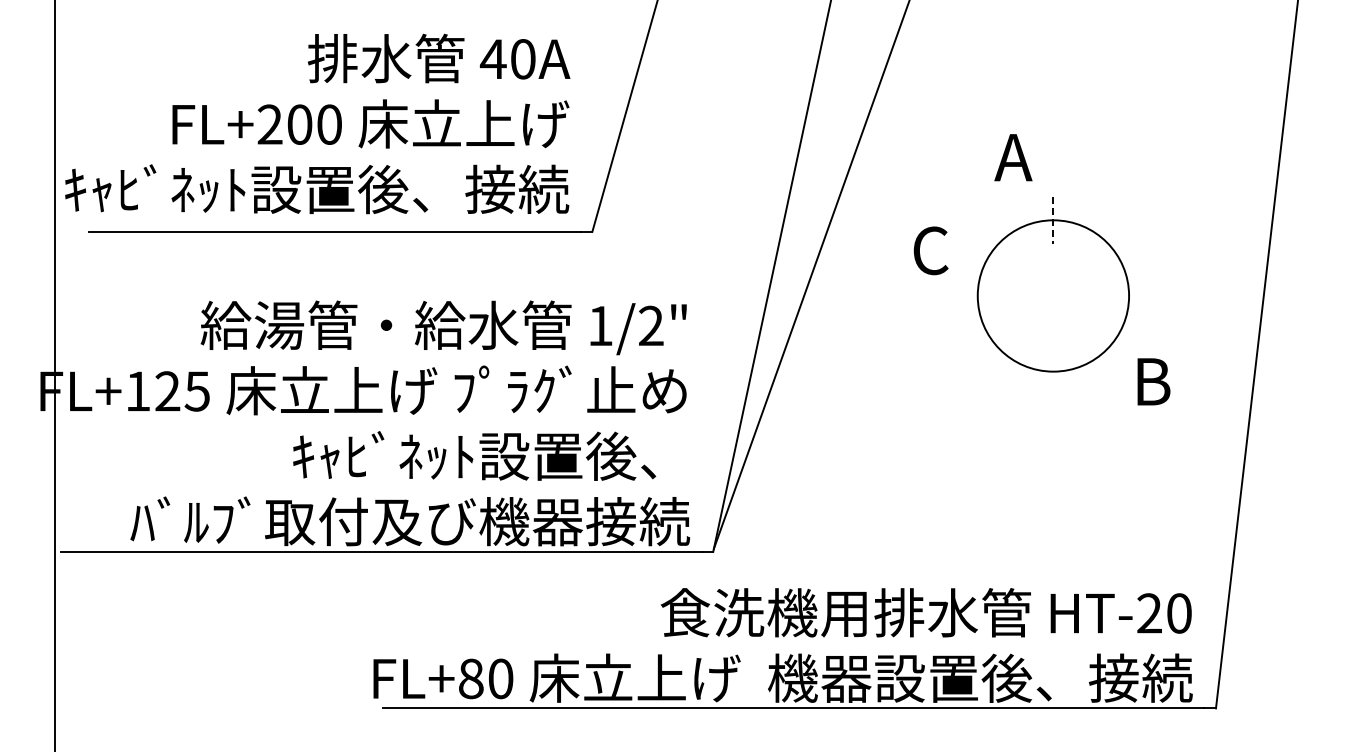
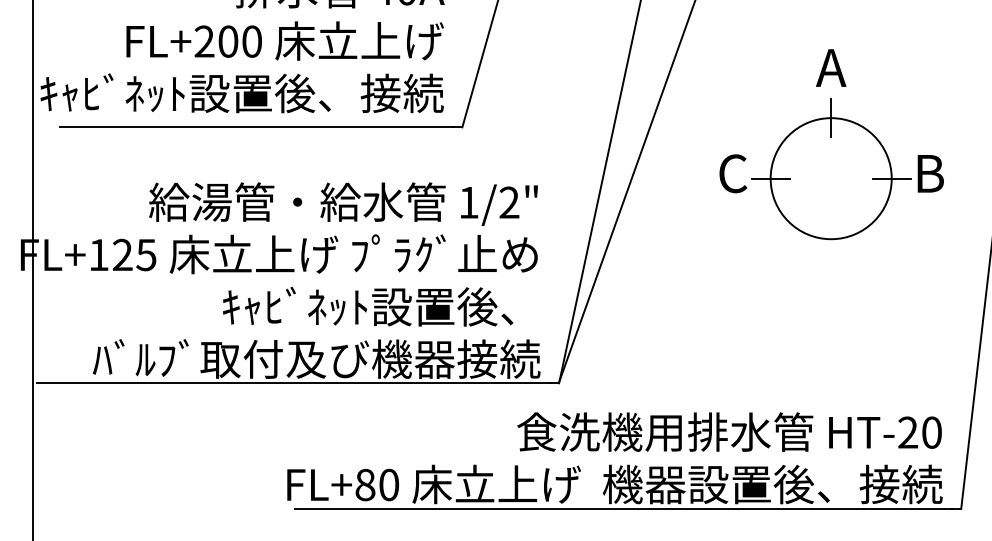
text: (1013, 157) -> (831, 67), moved
line: (1053, 220) -> (831, 118), dashed -> solid
text: (930, 250) -> (732, 173), moved
line: (977, 295) -> (770, 178), added
line: (1128, 295) -> (891, 178), added
text: (1153, 381) -> (930, 173), moved

